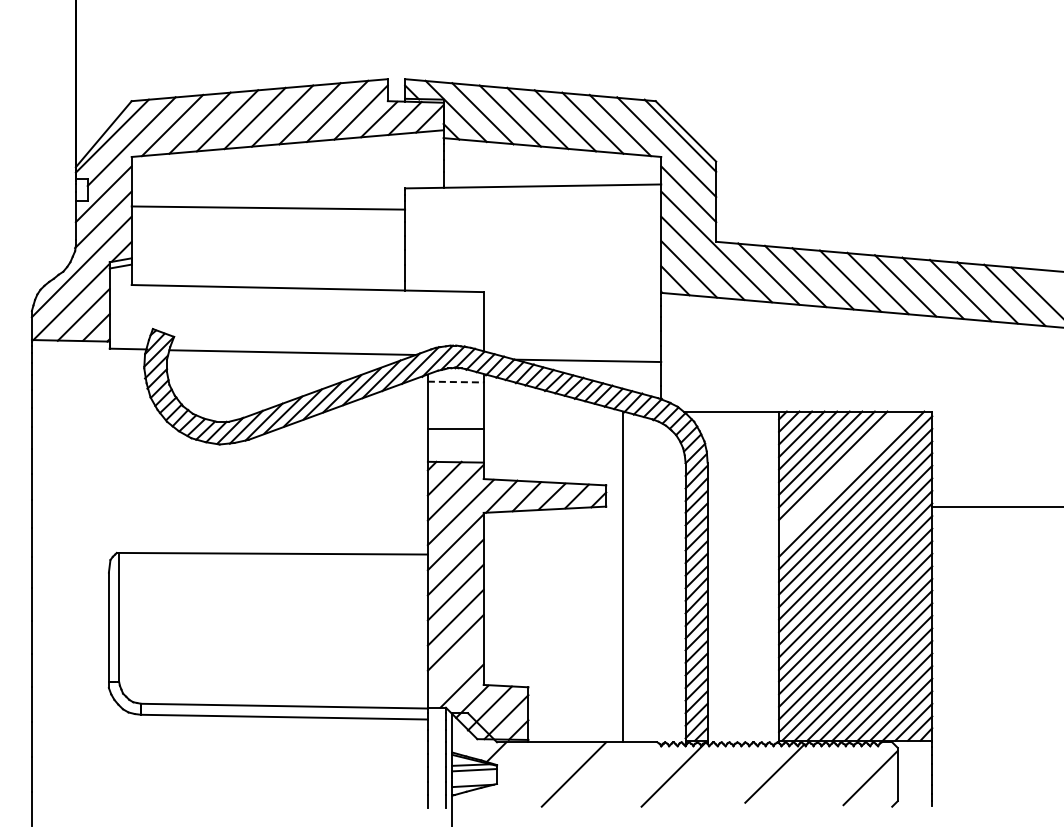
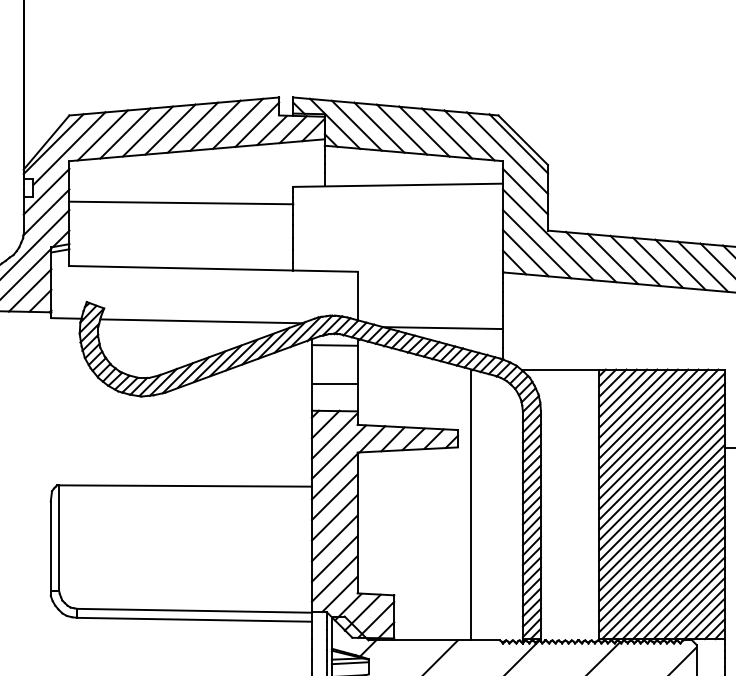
line: (455, 382) -> (334, 345), dashed -> solid
line: (839, 471) -> (648, 418), added
line: (845, 477) -> (653, 423), added
line: (455, 667) -> (334, 579), added

